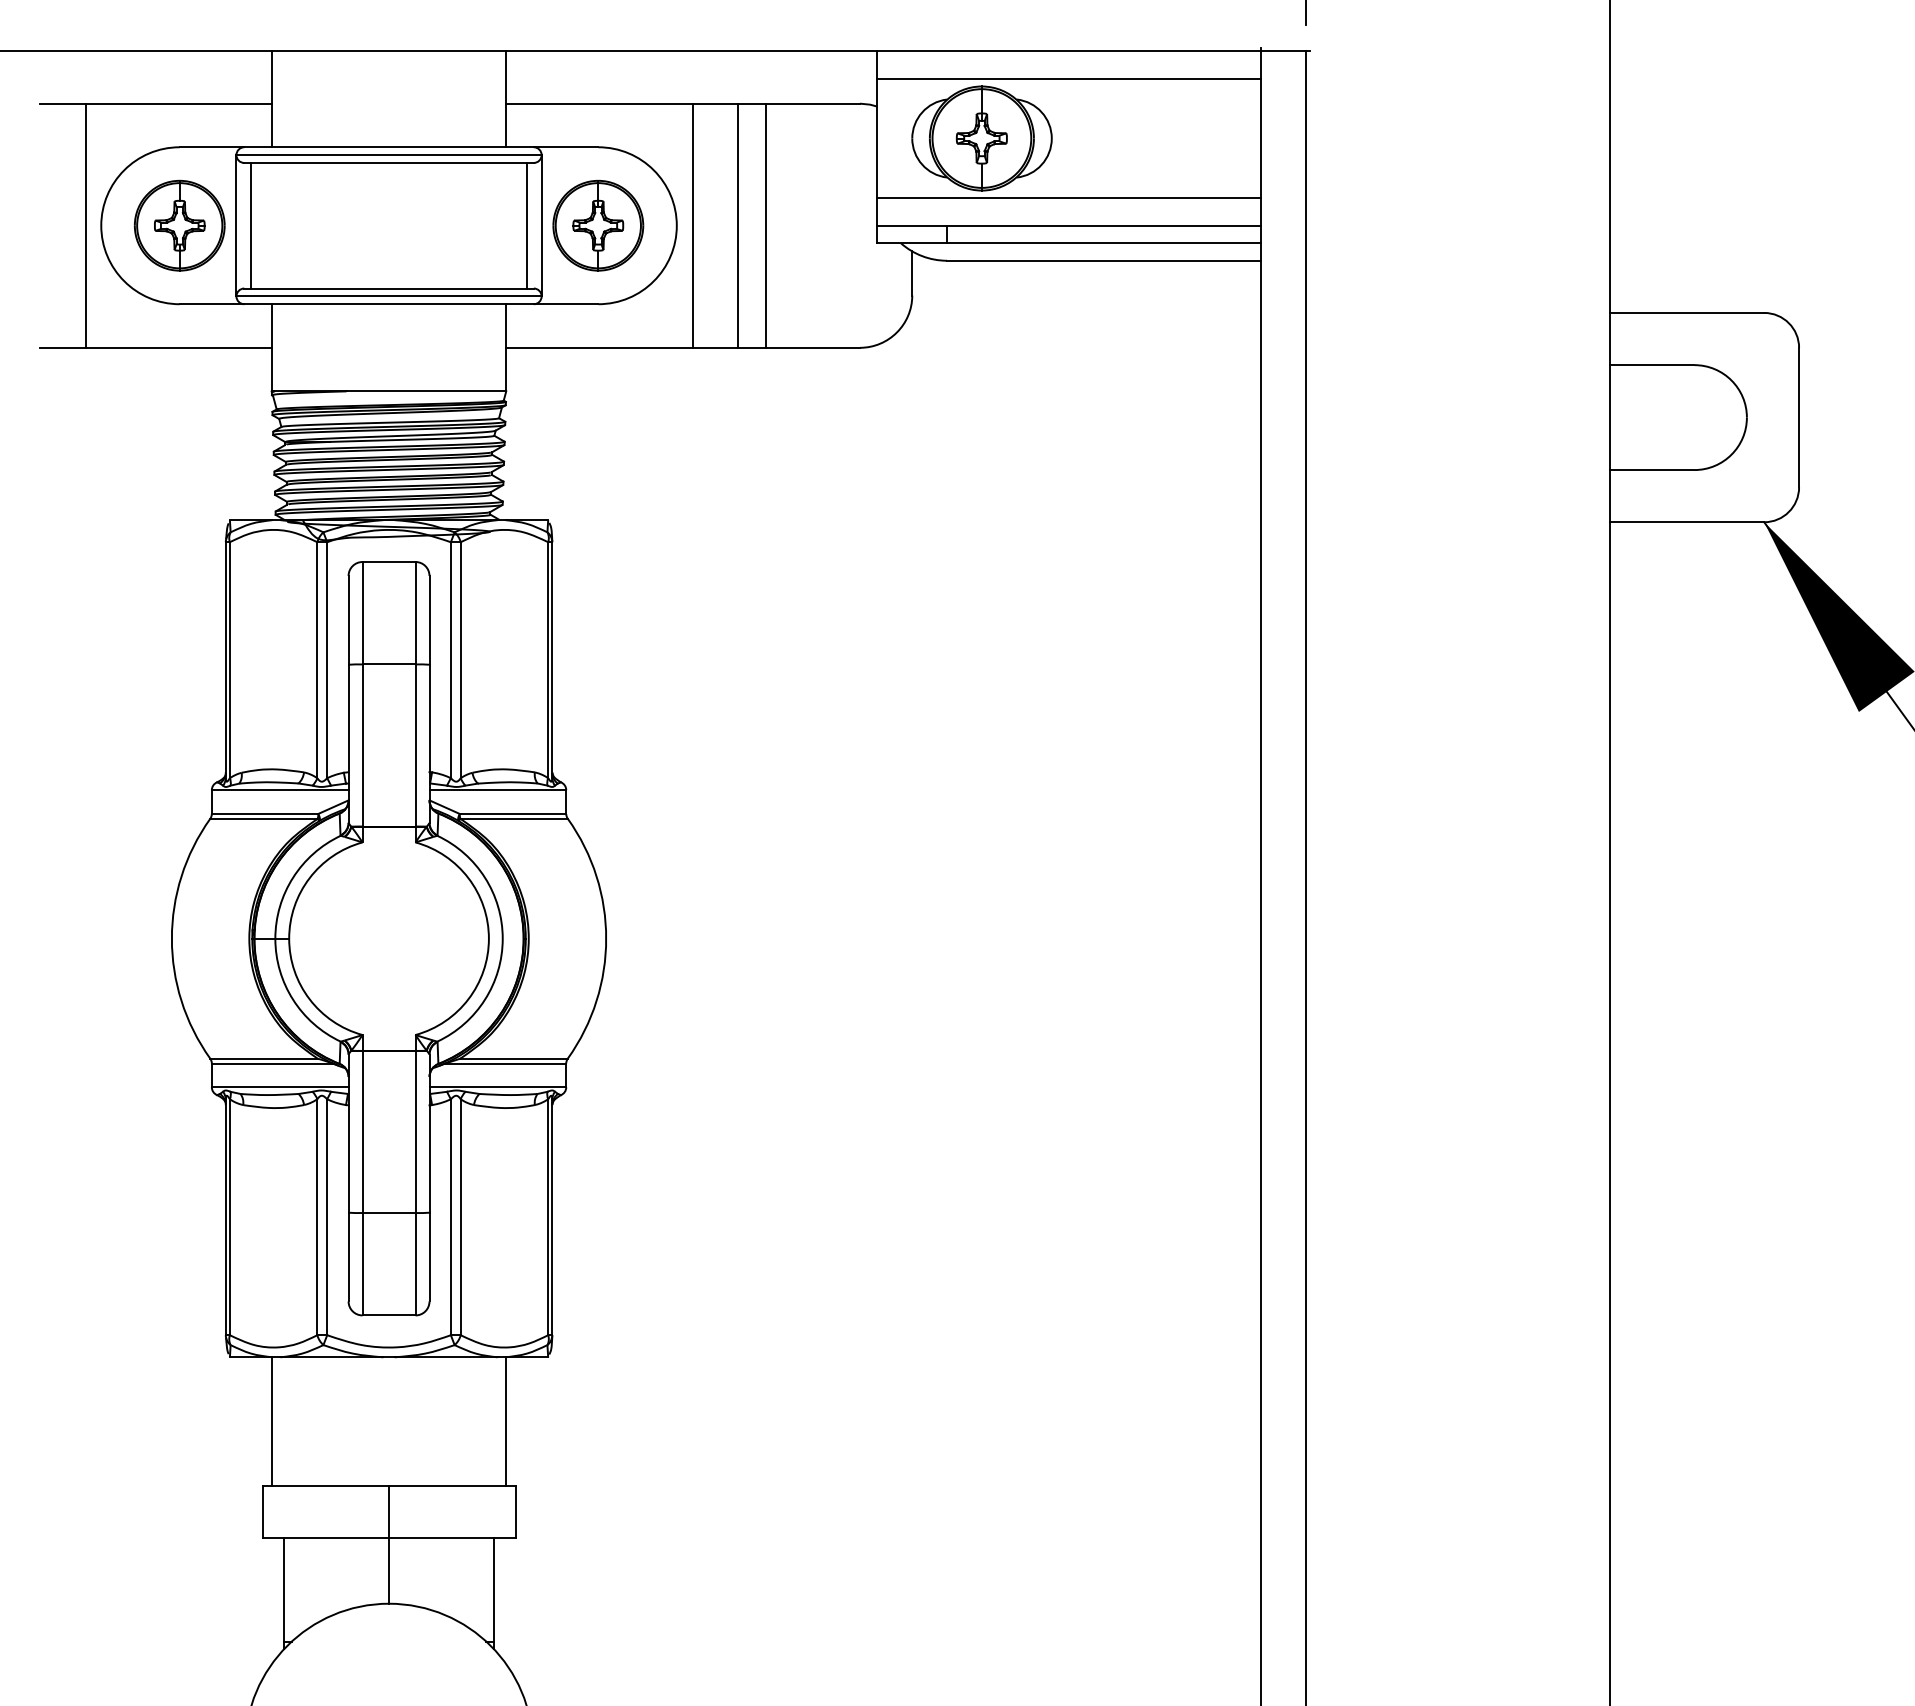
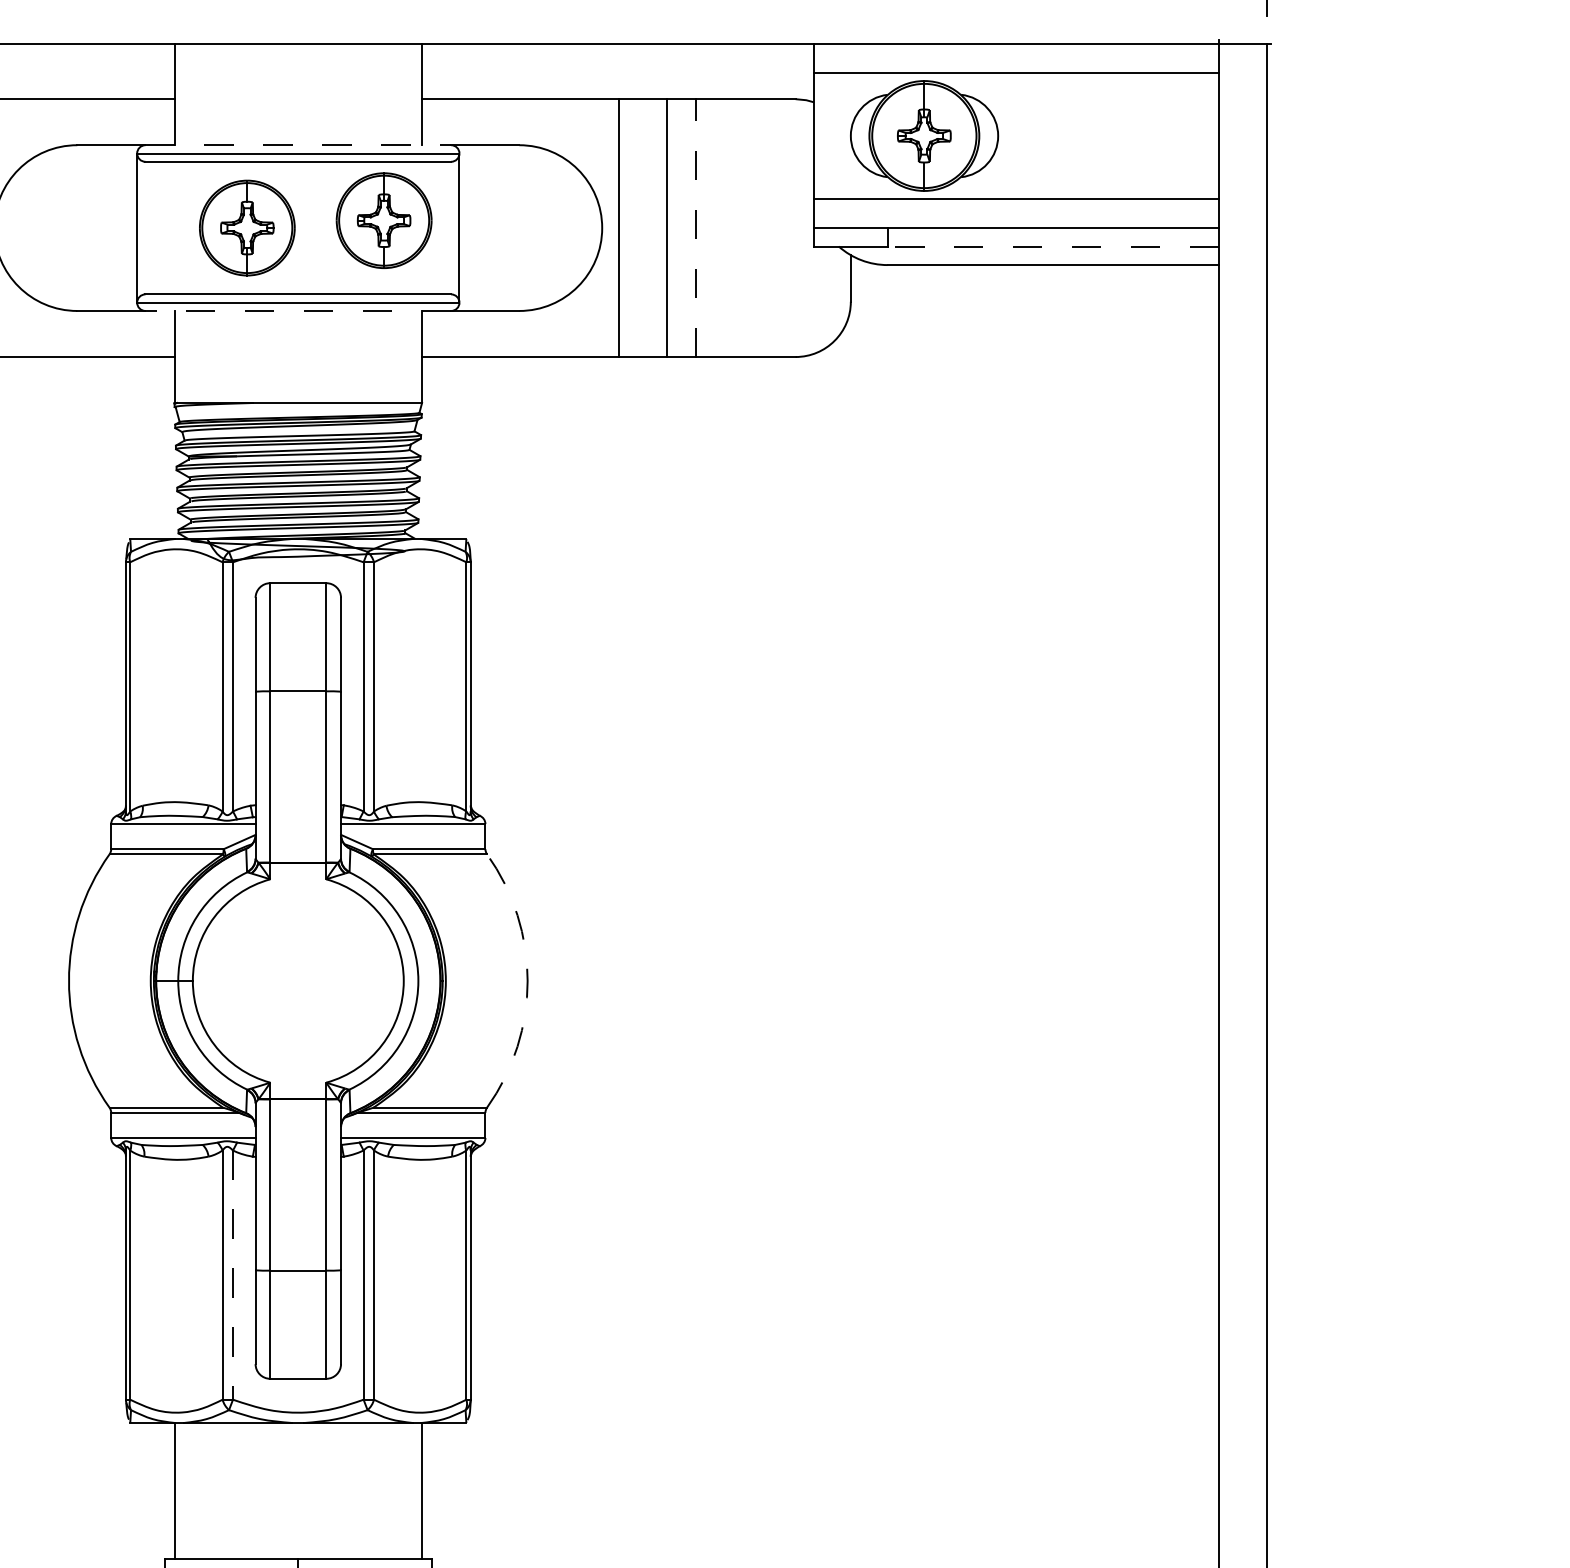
line: (389, 147) -> (298, 145), solid -> dashed
part: (179, 225) -> (247, 227), moved
line: (251, 225) -> (153, 227), removed
line: (526, 225) -> (443, 227), removed
part: (598, 225) -> (384, 220), moved
line: (765, 225) -> (695, 227), solid -> dashed
line: (1104, 243) -> (1053, 246), solid -> dashed
line: (389, 304) -> (298, 311), solid -> dashed
arc: (606, 938) -> (527, 980), solid -> dashed
line: (327, 1217) -> (233, 1275), solid -> dashed

